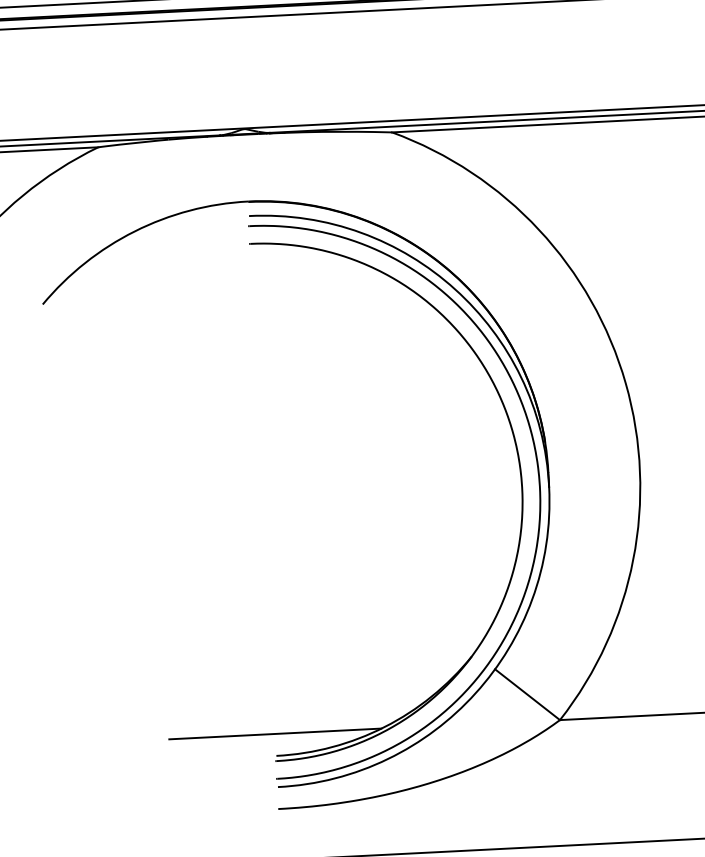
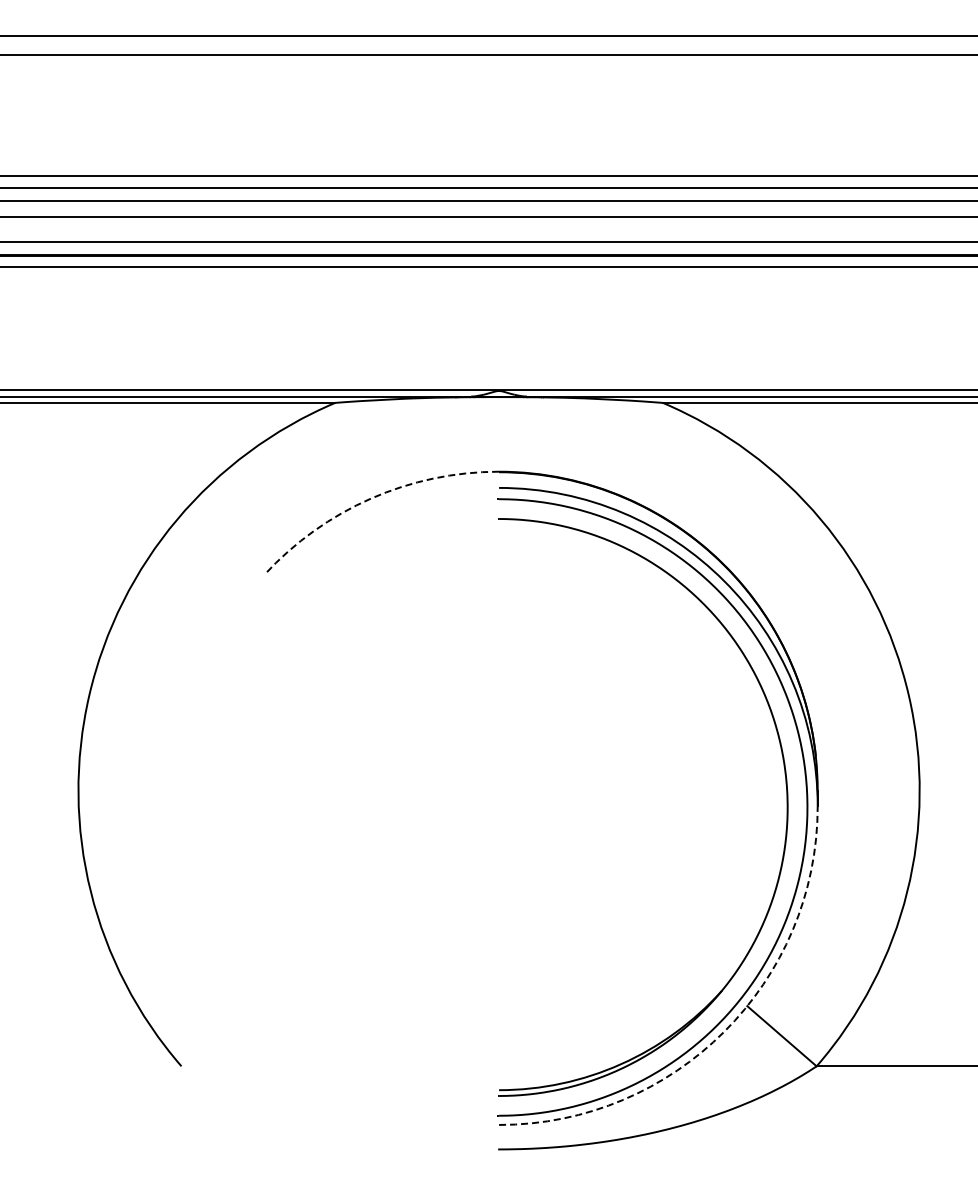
arc: (135, 231) -> (371, 498), solid -> dashed
arc: (475, 693) -> (724, 1031), solid -> dashed
line: (274, 733) -> (498, 1065), removed

